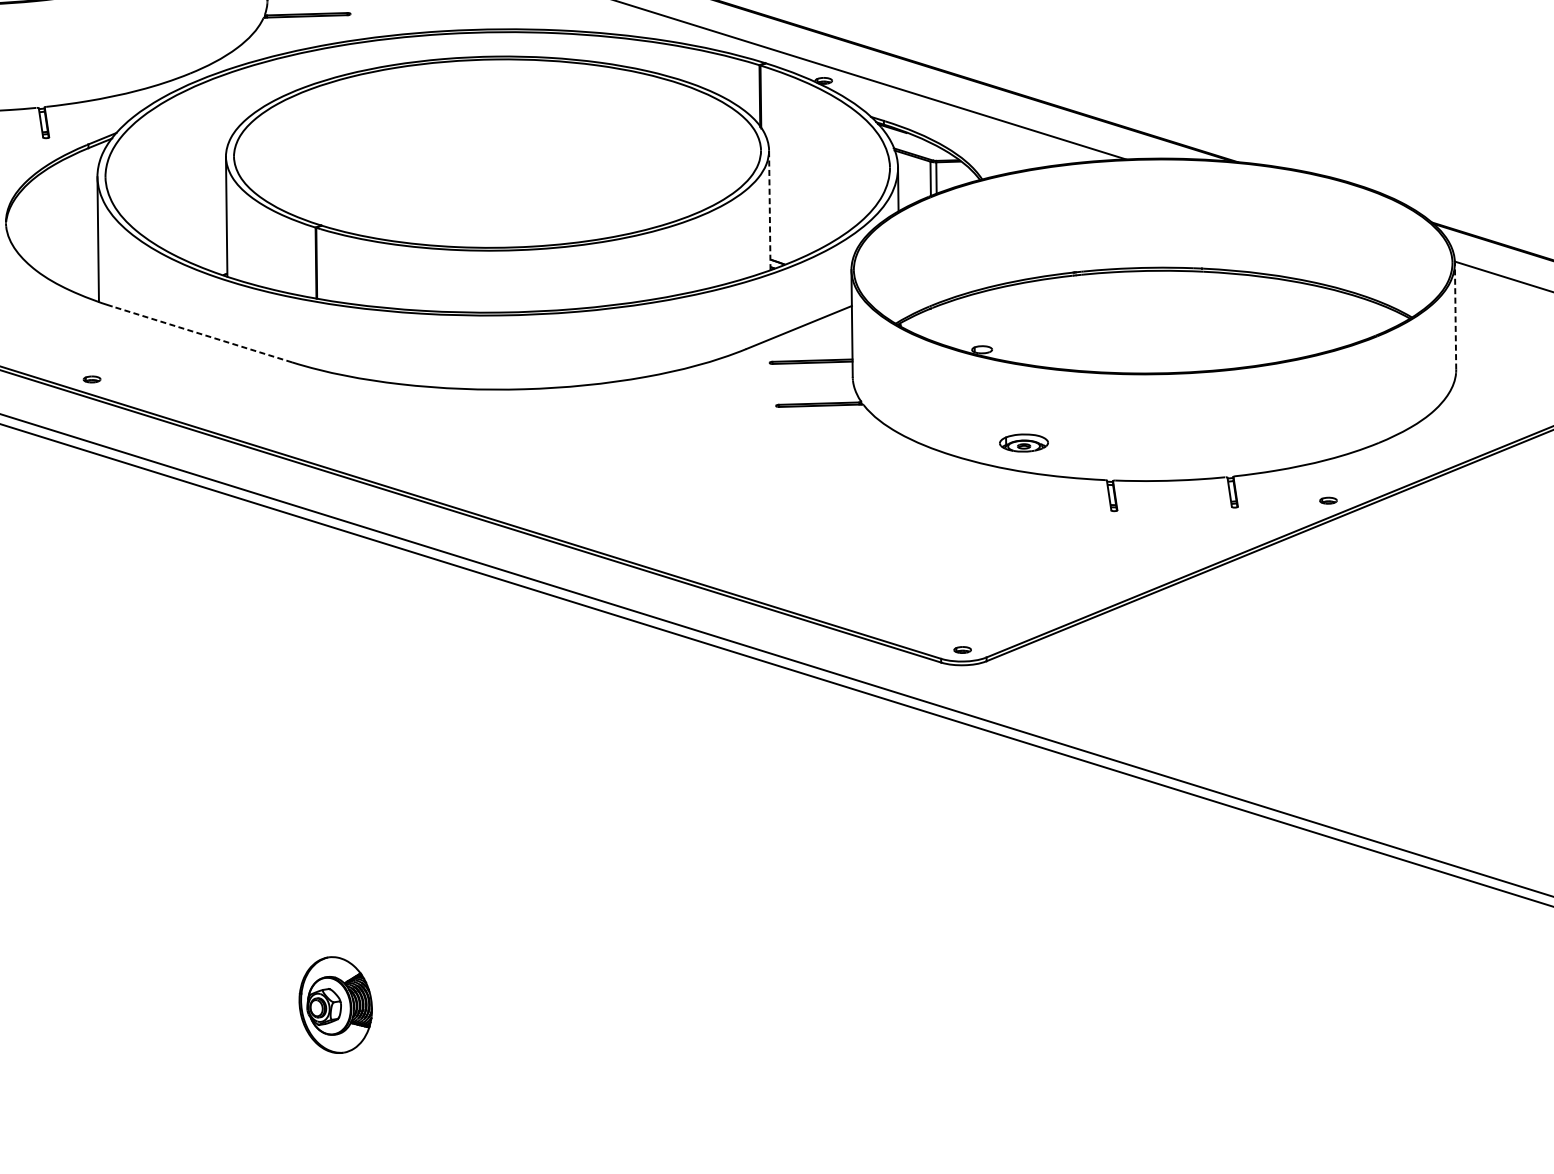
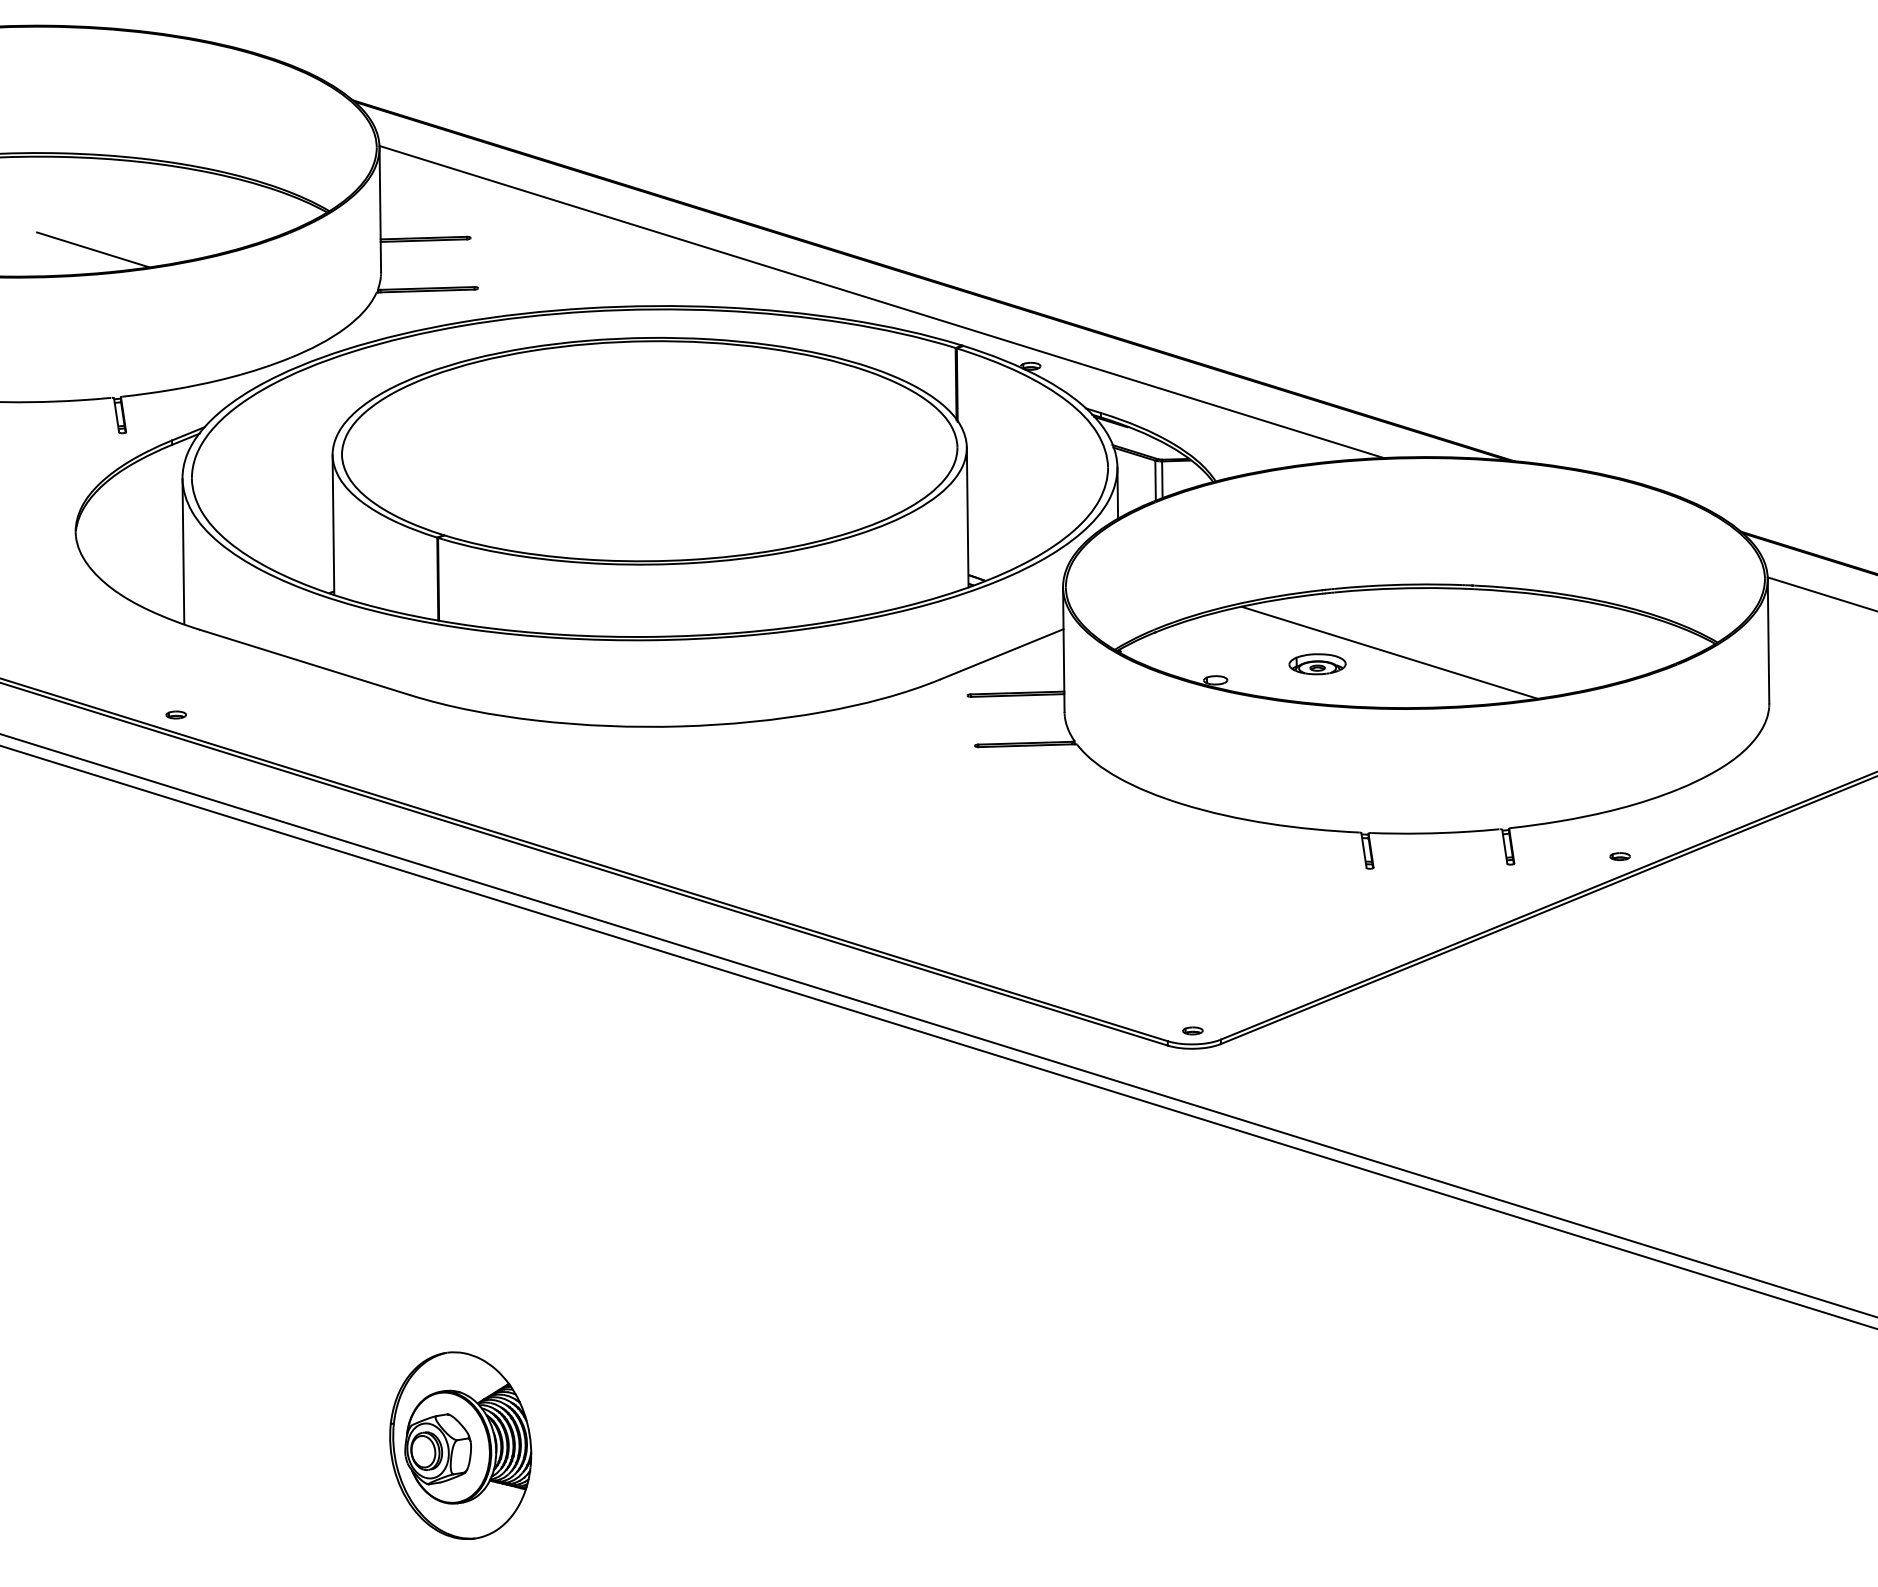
line: (769, 210) -> (967, 517), dashed -> solid
line: (1455, 315) -> (1768, 640), dashed -> solid
line: (1130, 325) -> (1389, 652), added
line: (202, 334) -> (305, 662), dashed -> solid
part: (1023, 443) -> (1317, 664), moved
part: (335, 1005) -> (460, 1445), size x1.67

